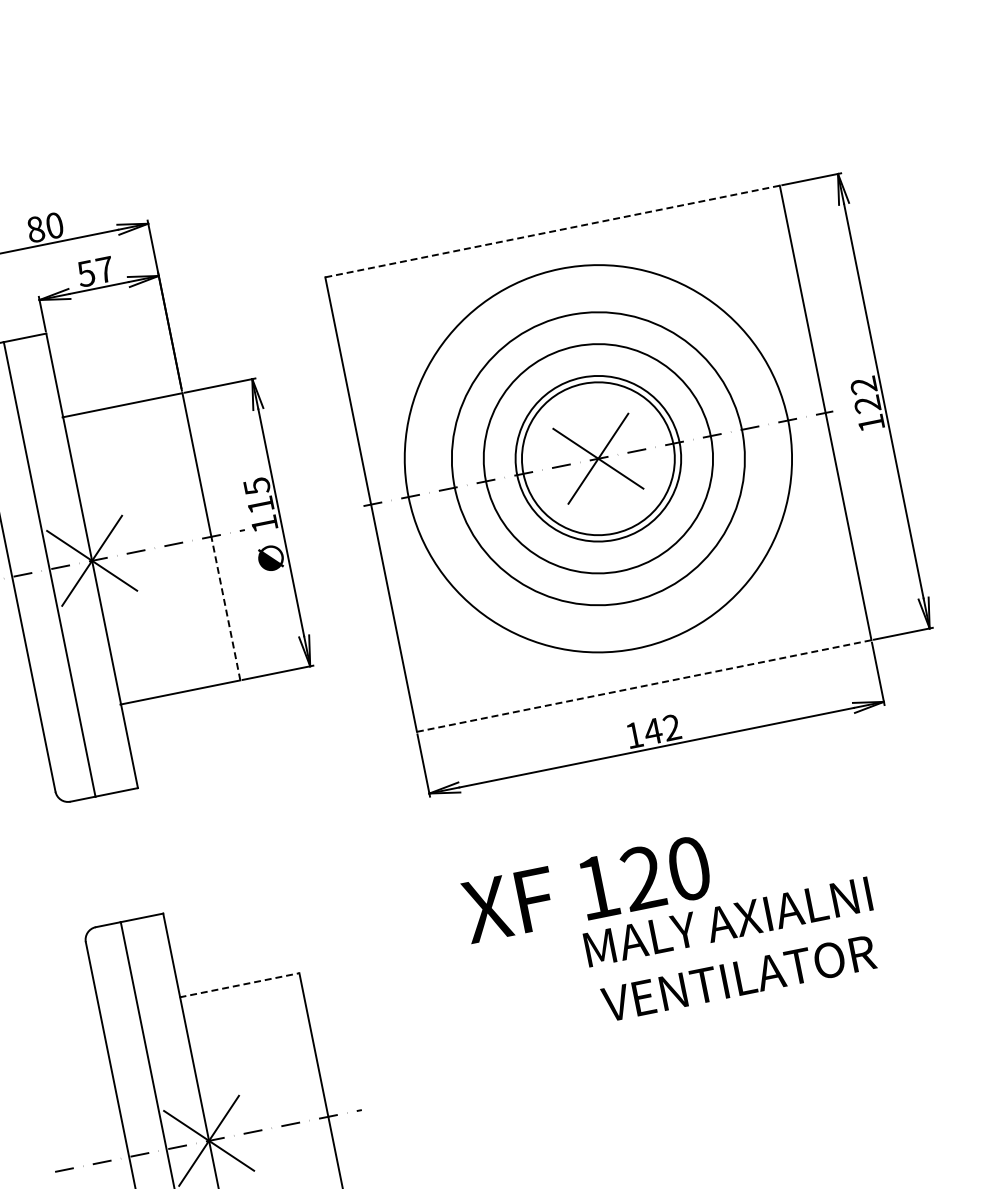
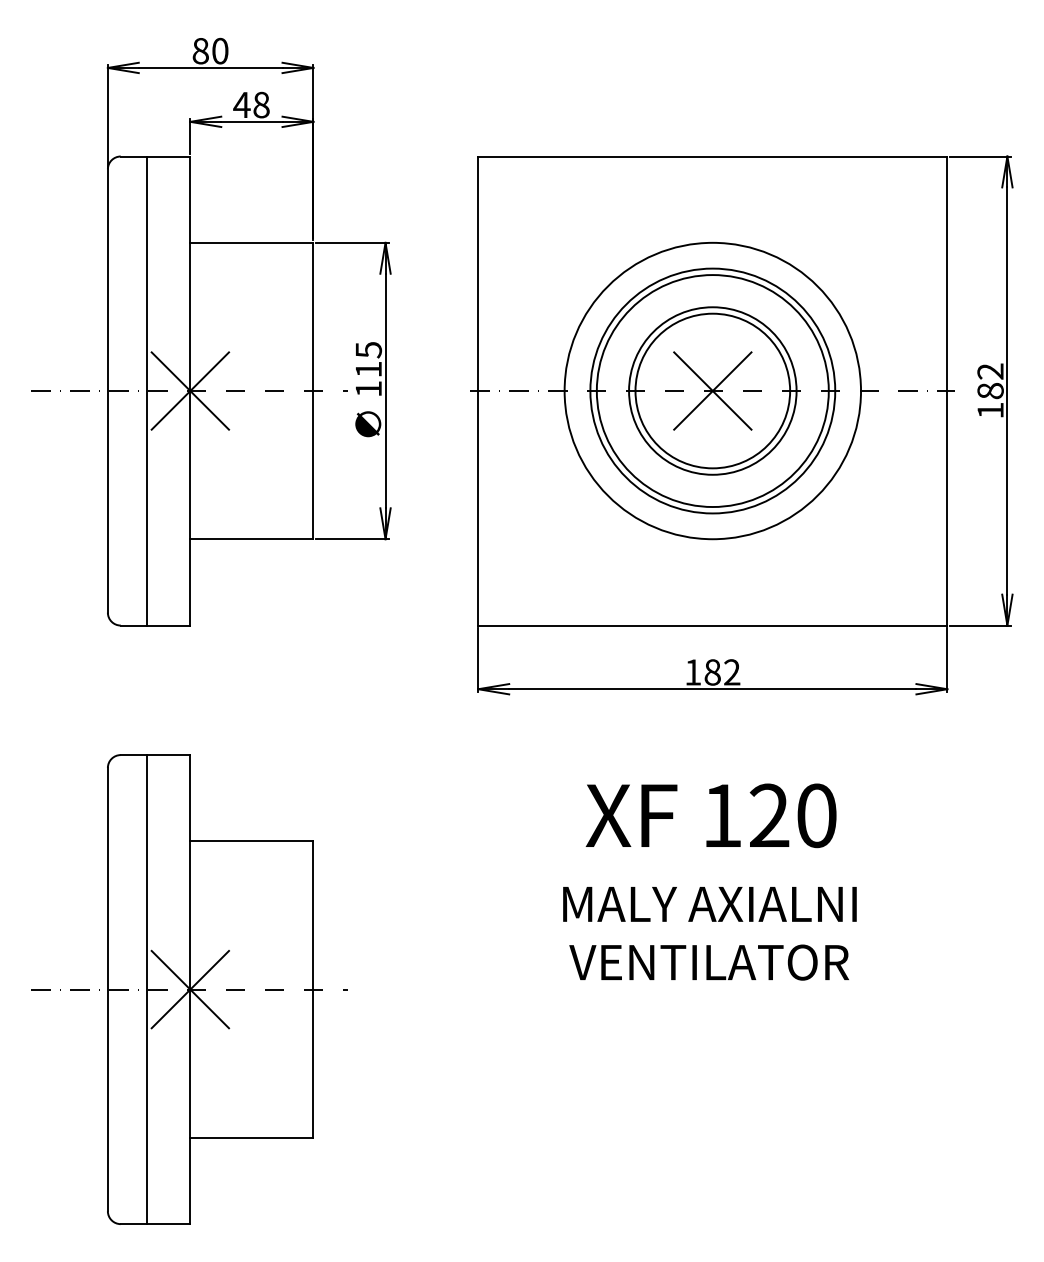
line: (552, 231) -> (712, 156), dashed -> solid
text: (95, 271) -> (251, 104), 57 -> 48
text: (867, 404) -> (990, 391), 122 -> 182
circle: (597, 458) -> (712, 390), size x0.62
line: (225, 607) -> (313, 464), dashed -> solid
line: (643, 686) -> (712, 625), dashed -> solid
text: (653, 731) -> (712, 672), 142 -> 182
text: (586, 889) -> (710, 815), moved
text: (733, 950) -> (709, 933), moved
line: (239, 985) -> (251, 841), dashed -> solid

